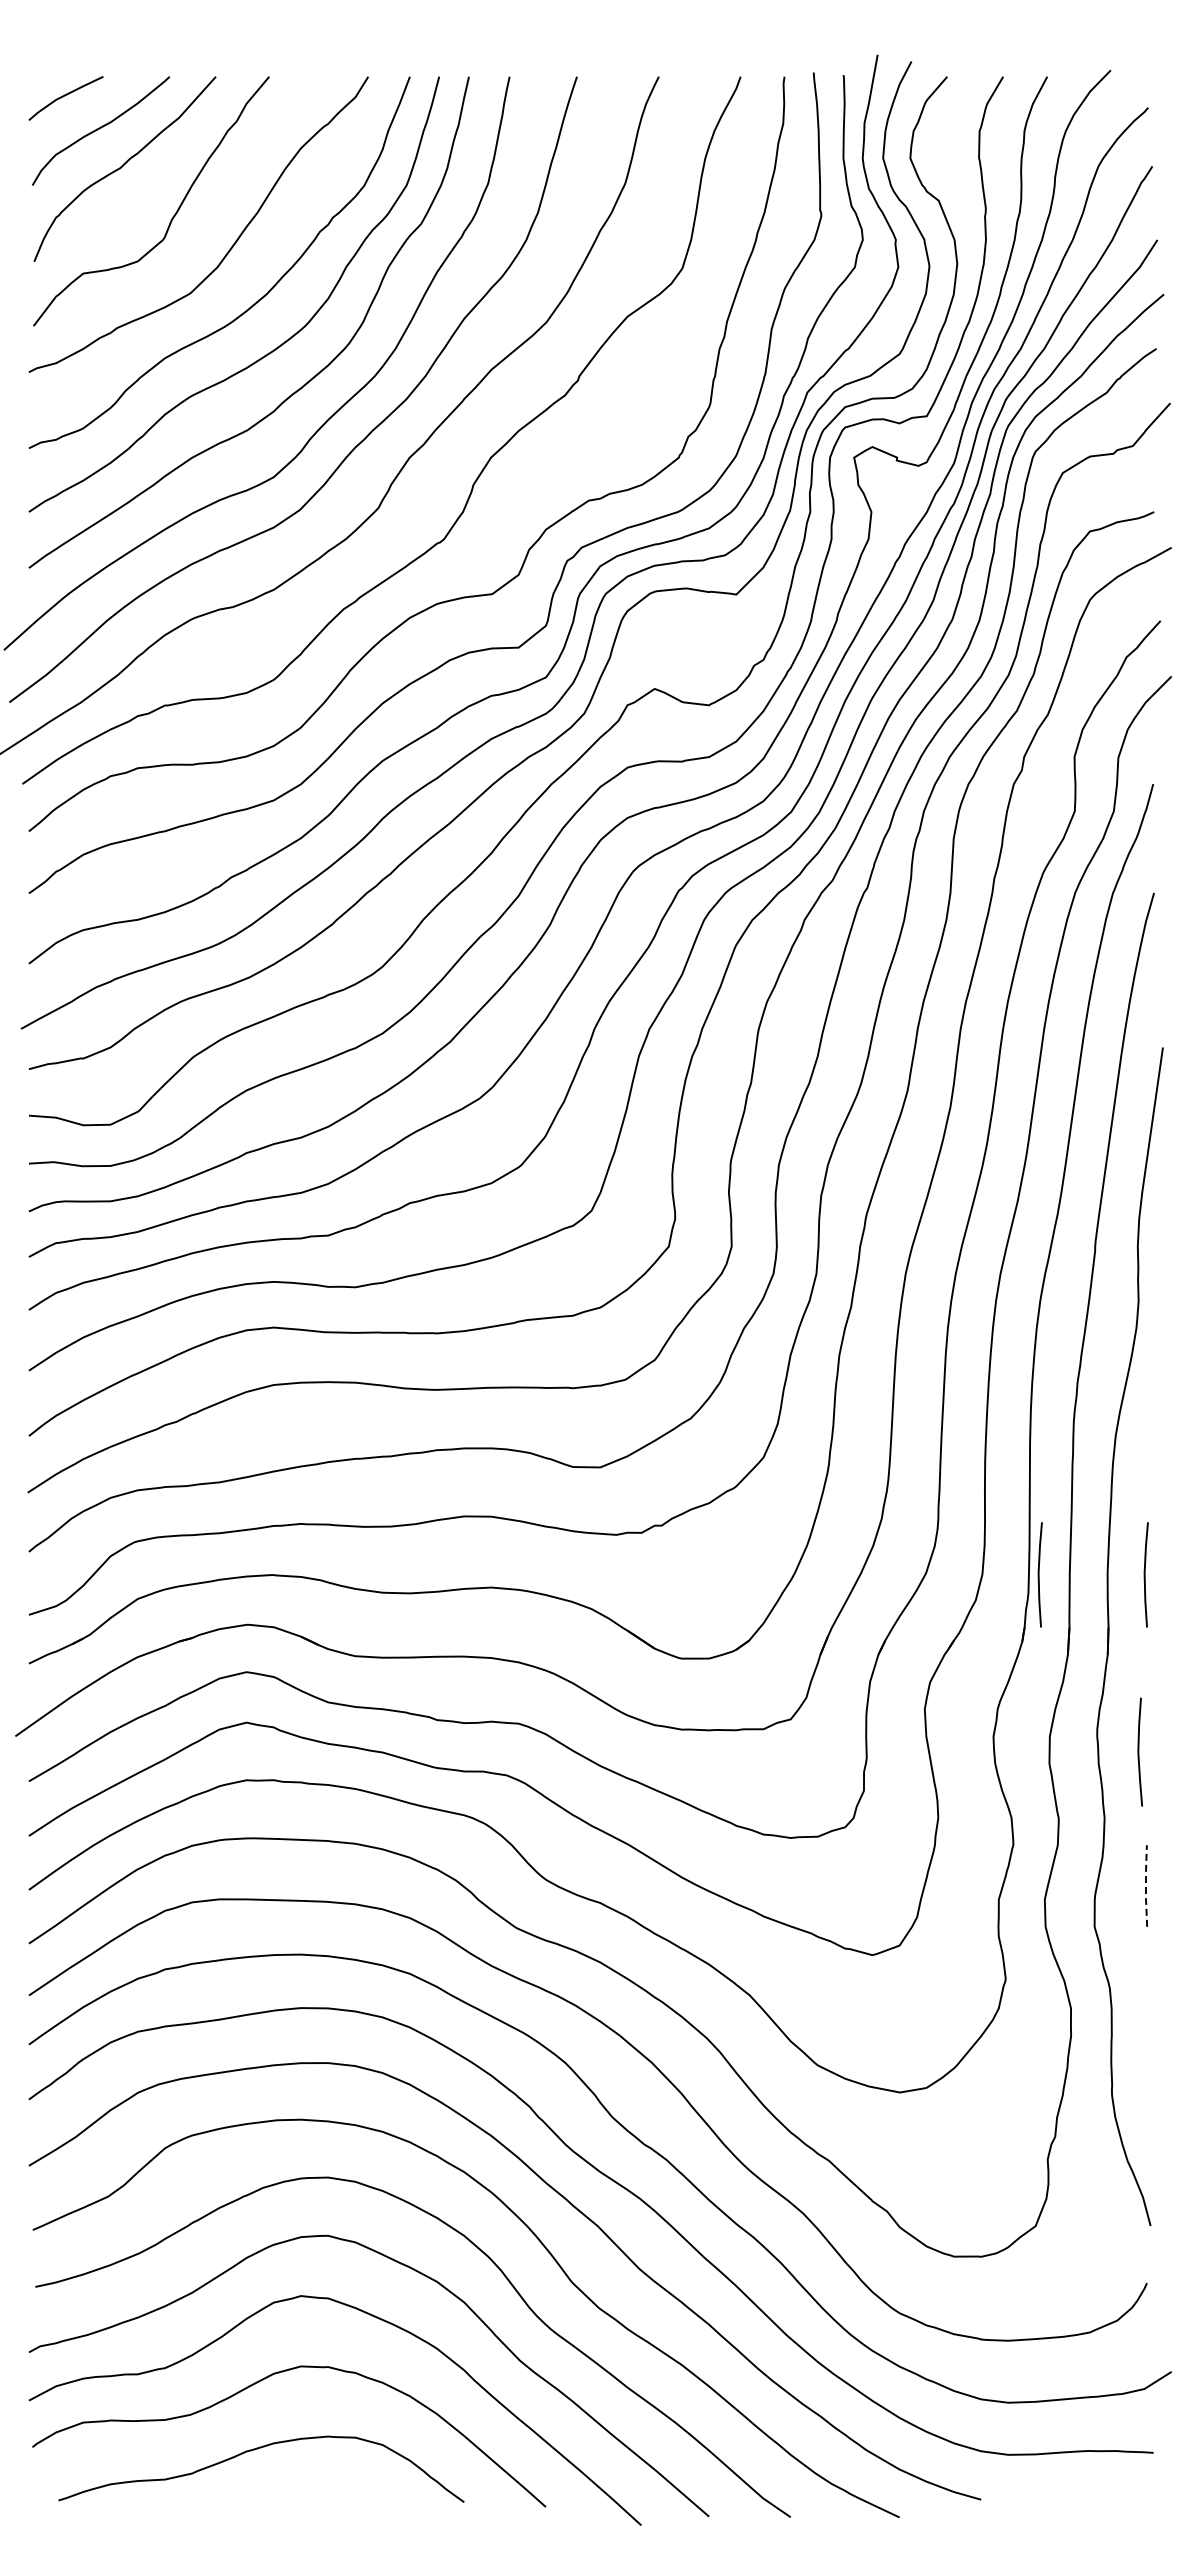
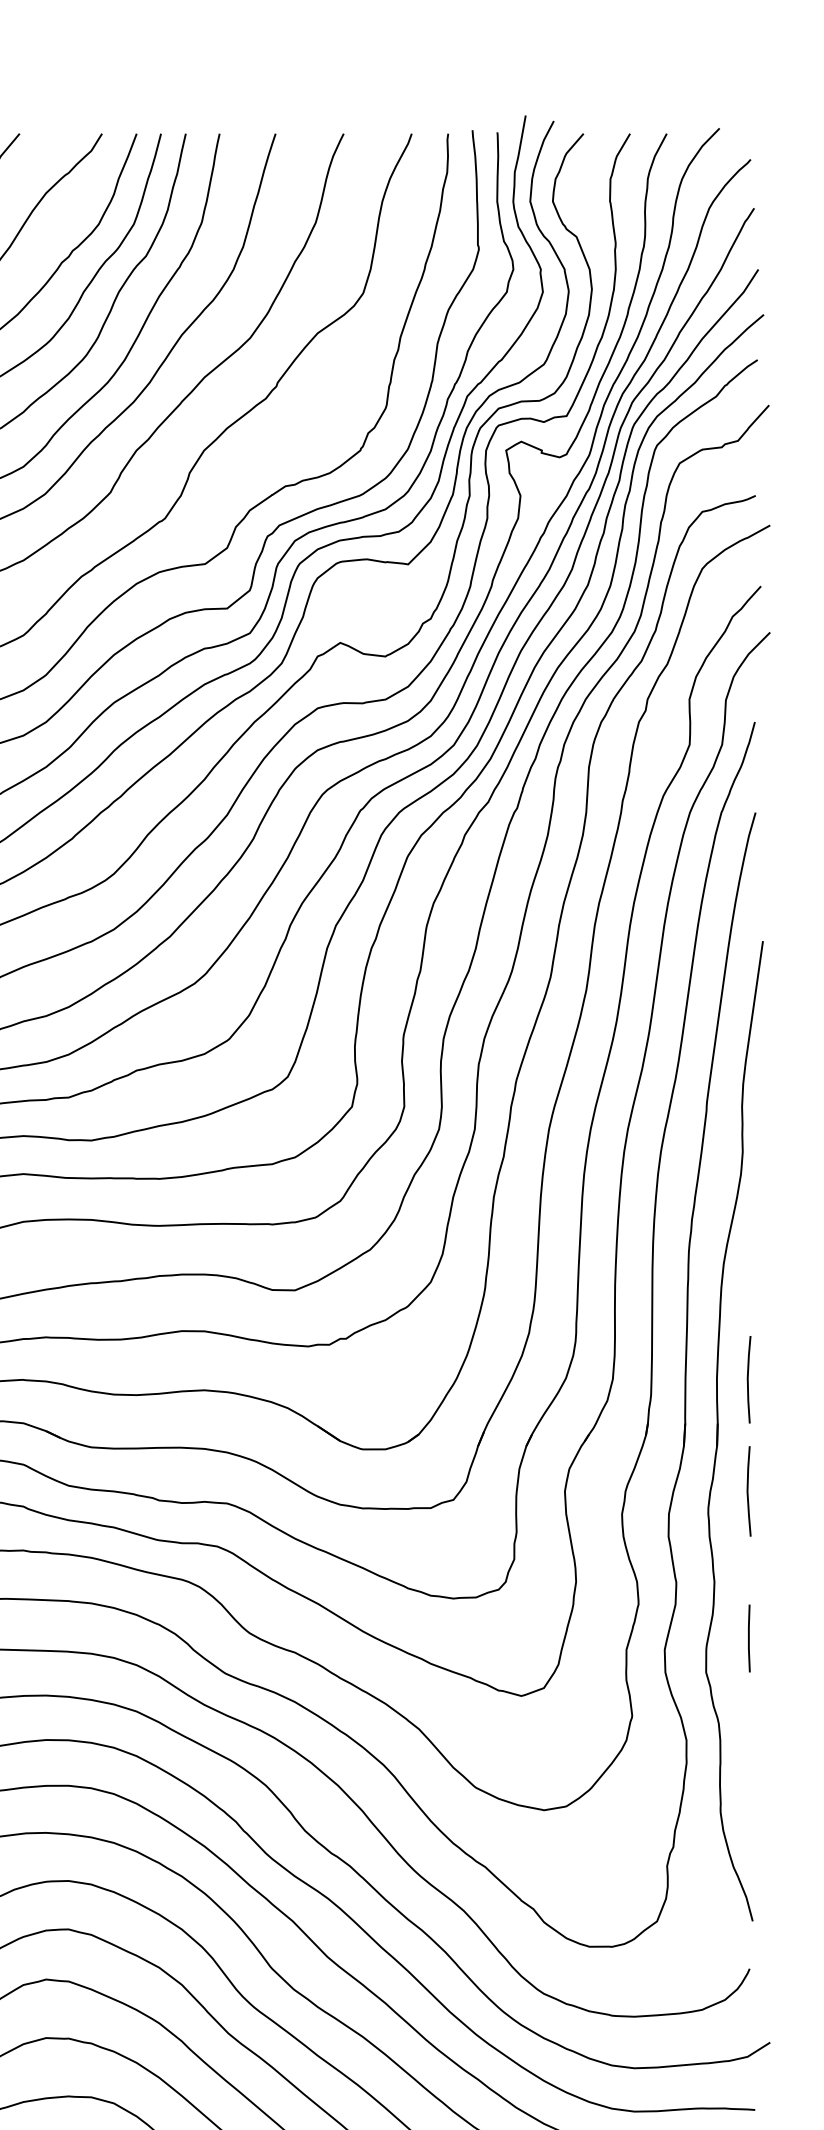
line: (1039, 1574) -> (660, 1379), removed
line: (1139, 1751) -> (748, 1490), moved
line: (1145, 1885) -> (748, 1638), dashed -> solid

